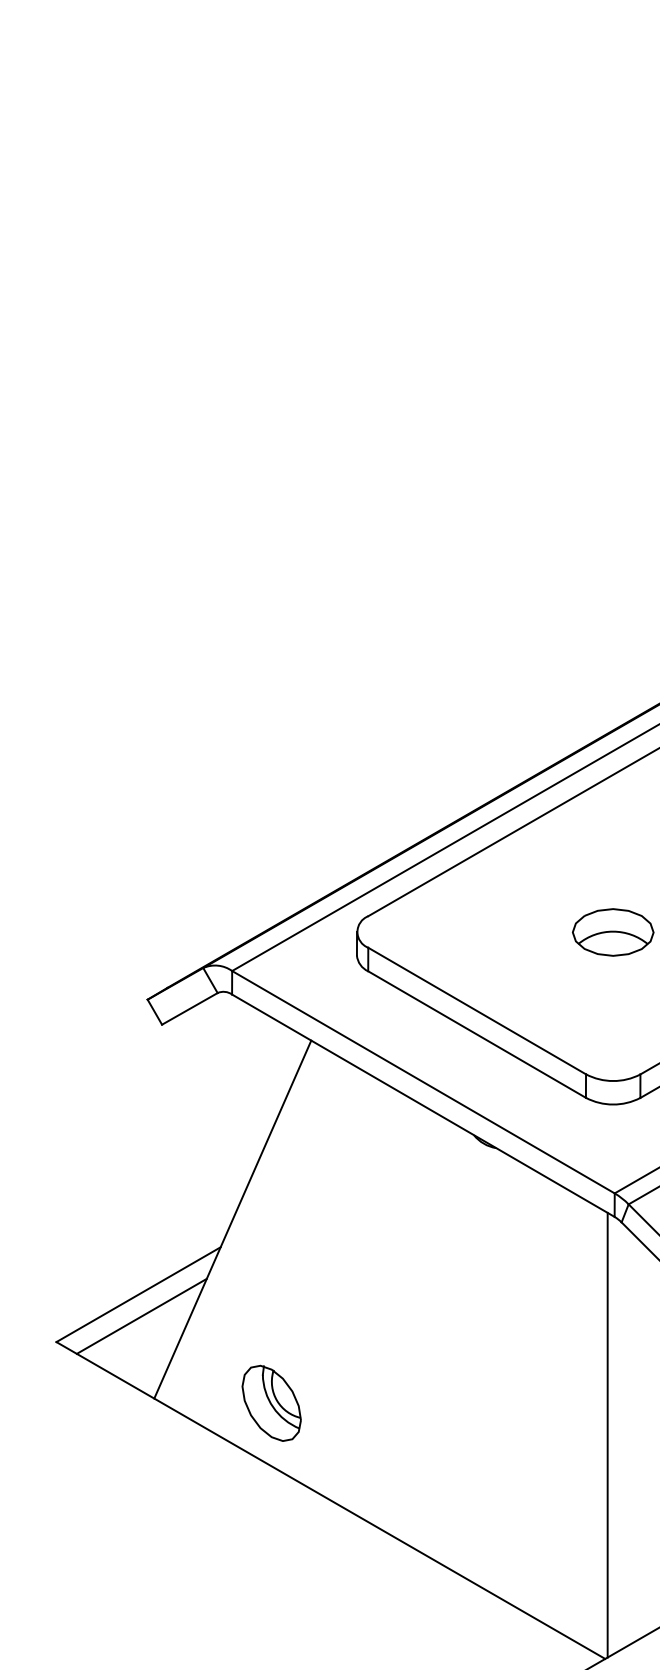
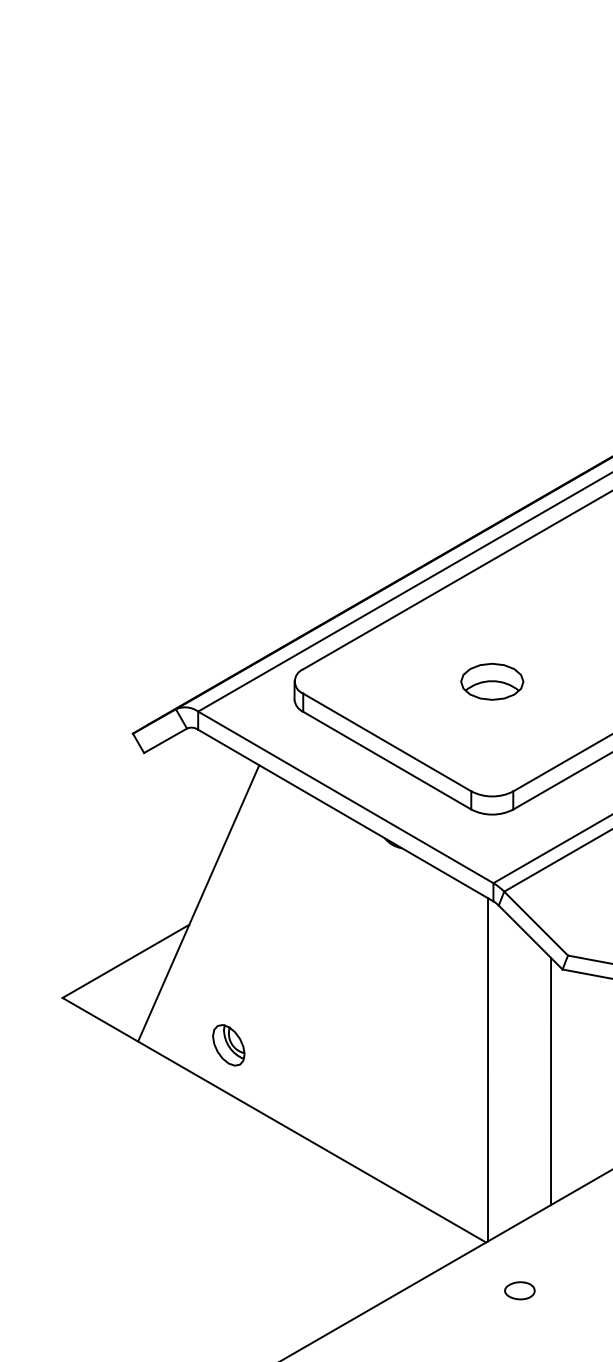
line: (141, 1316) -> (128, 978), removed
part: (271, 1403) -> (228, 1045), size x0.7

